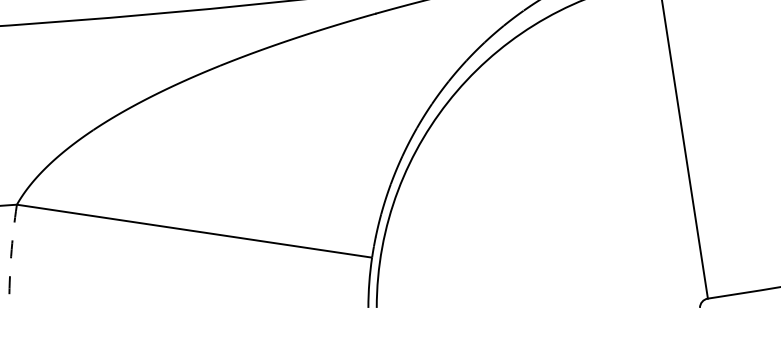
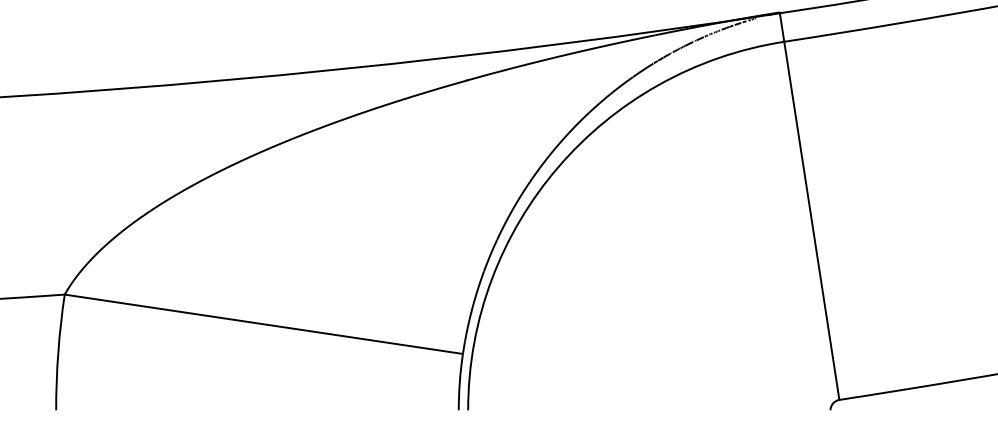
arc: (11, 256) -> (58, 352), dashed -> solid

